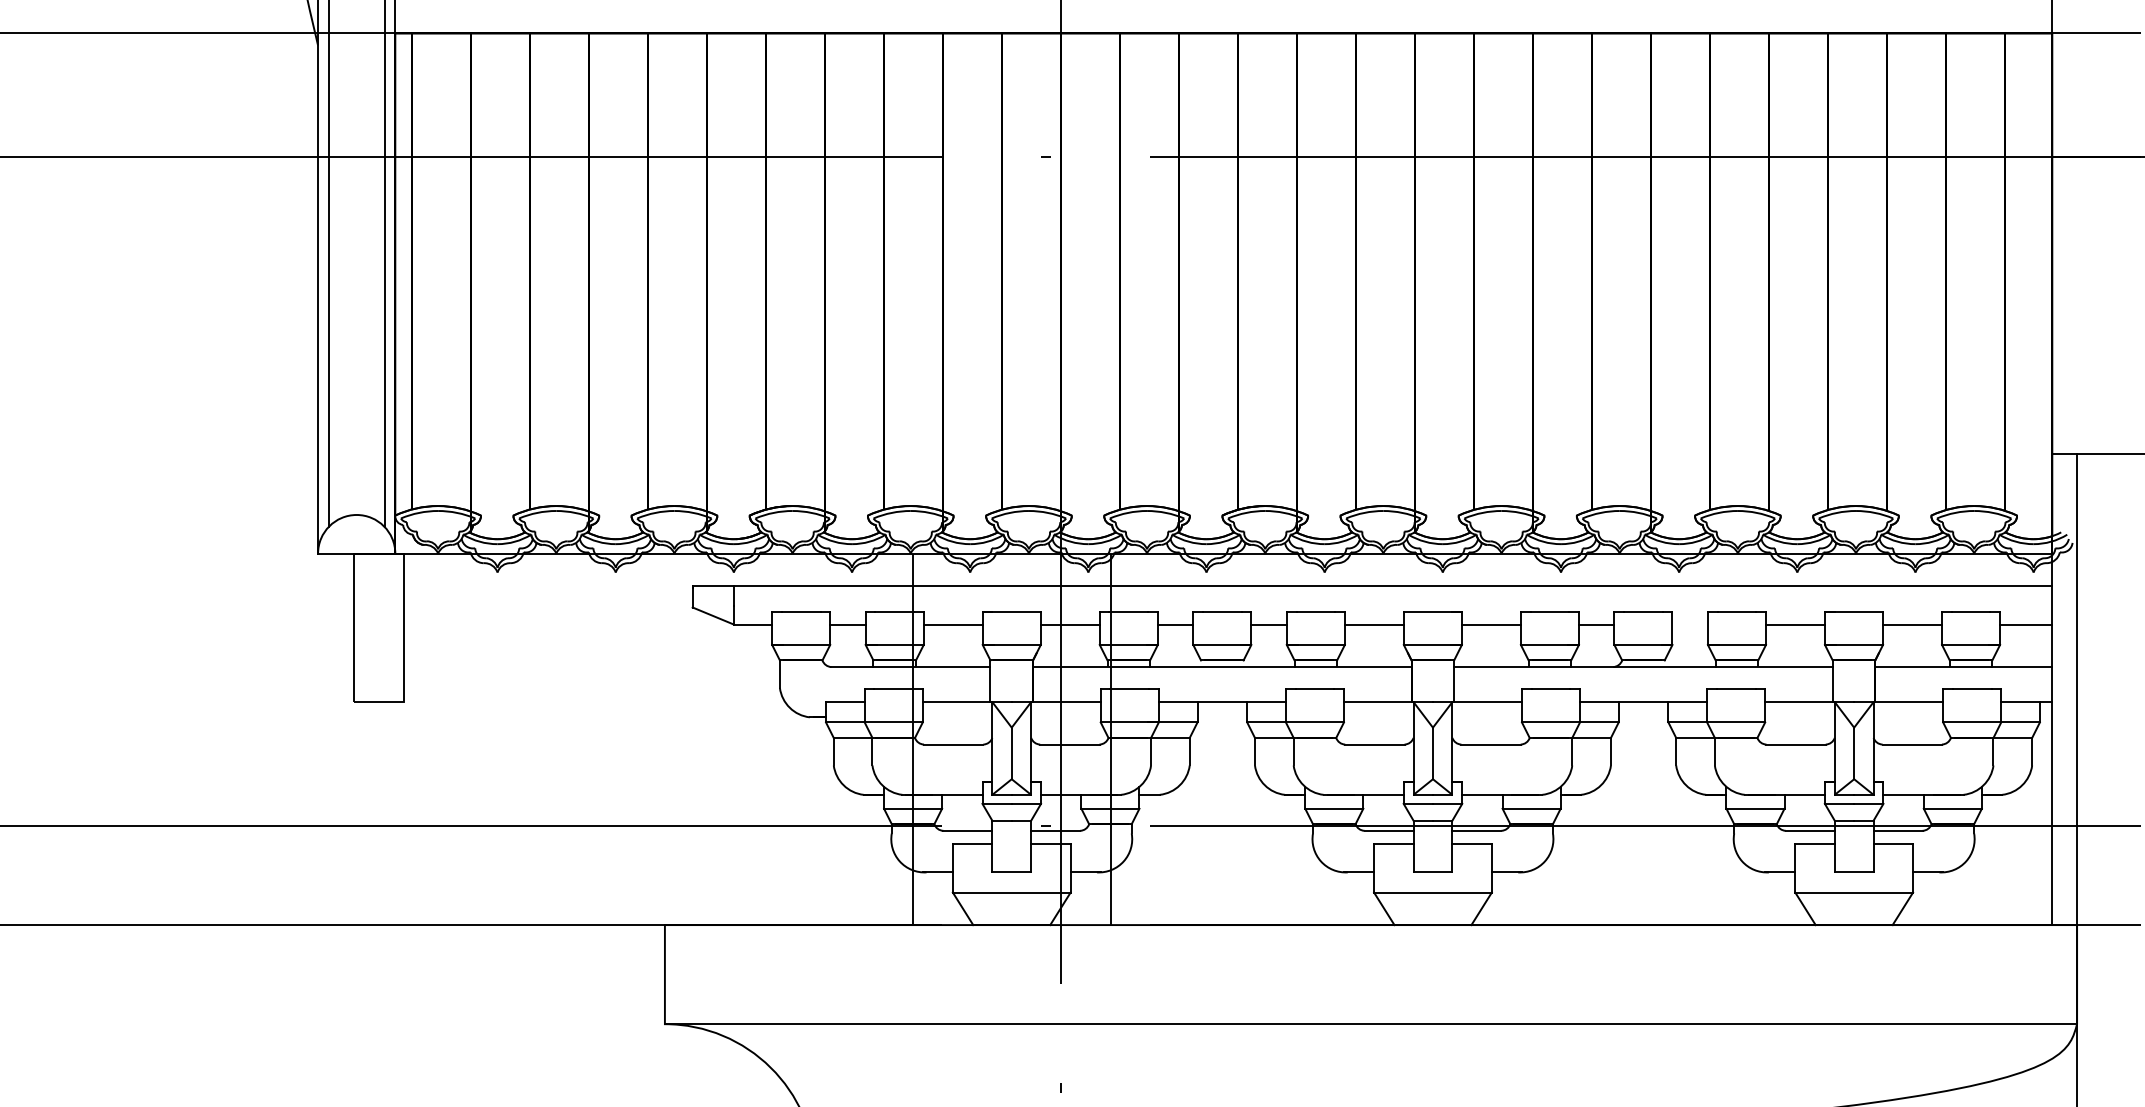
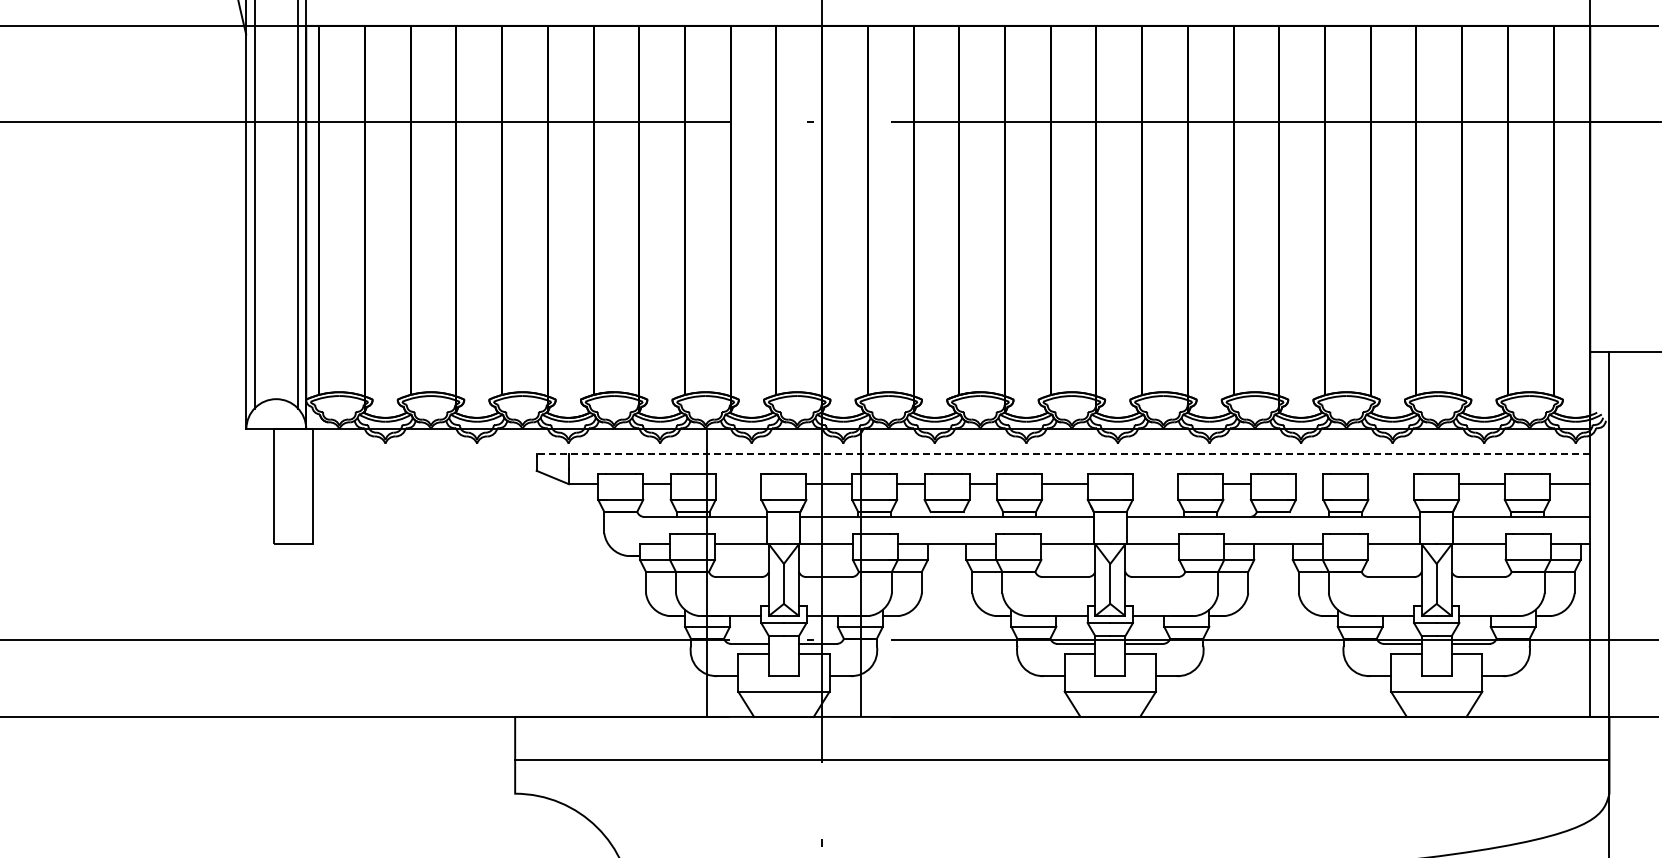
line: (1372, 586) -> (1063, 454), solid -> dashed
line: (953, 625) -> (738, 484), removed
line: (1491, 625) -> (1155, 484), removed
line: (1795, 625) -> (1391, 484), removed
line: (1371, 1023) -> (1062, 759), moved

